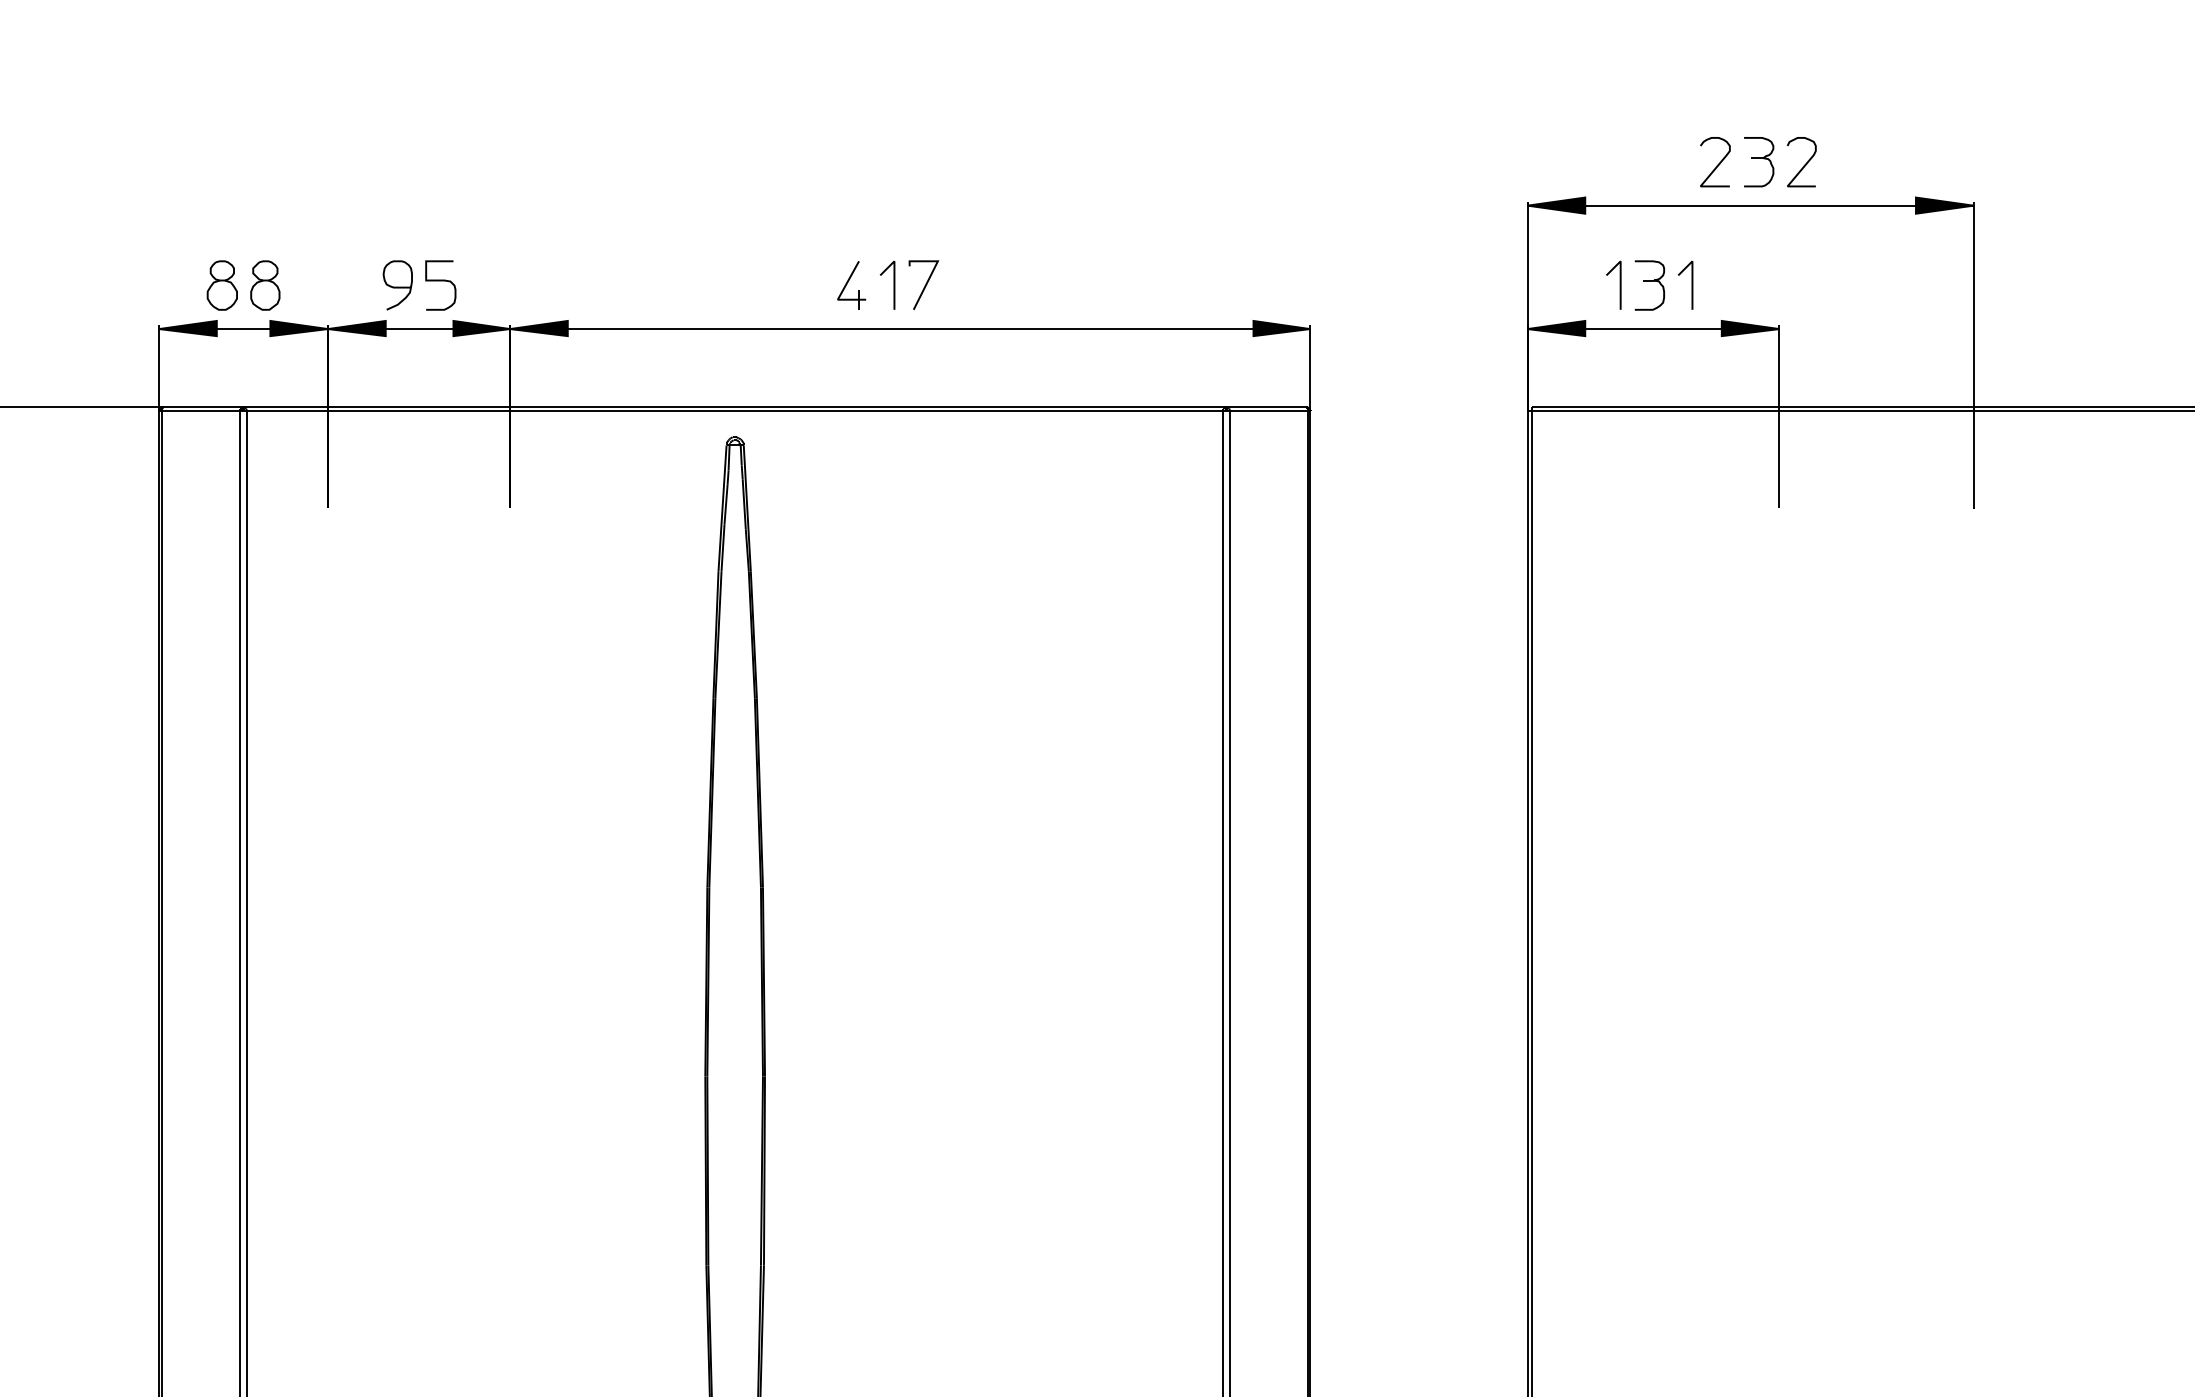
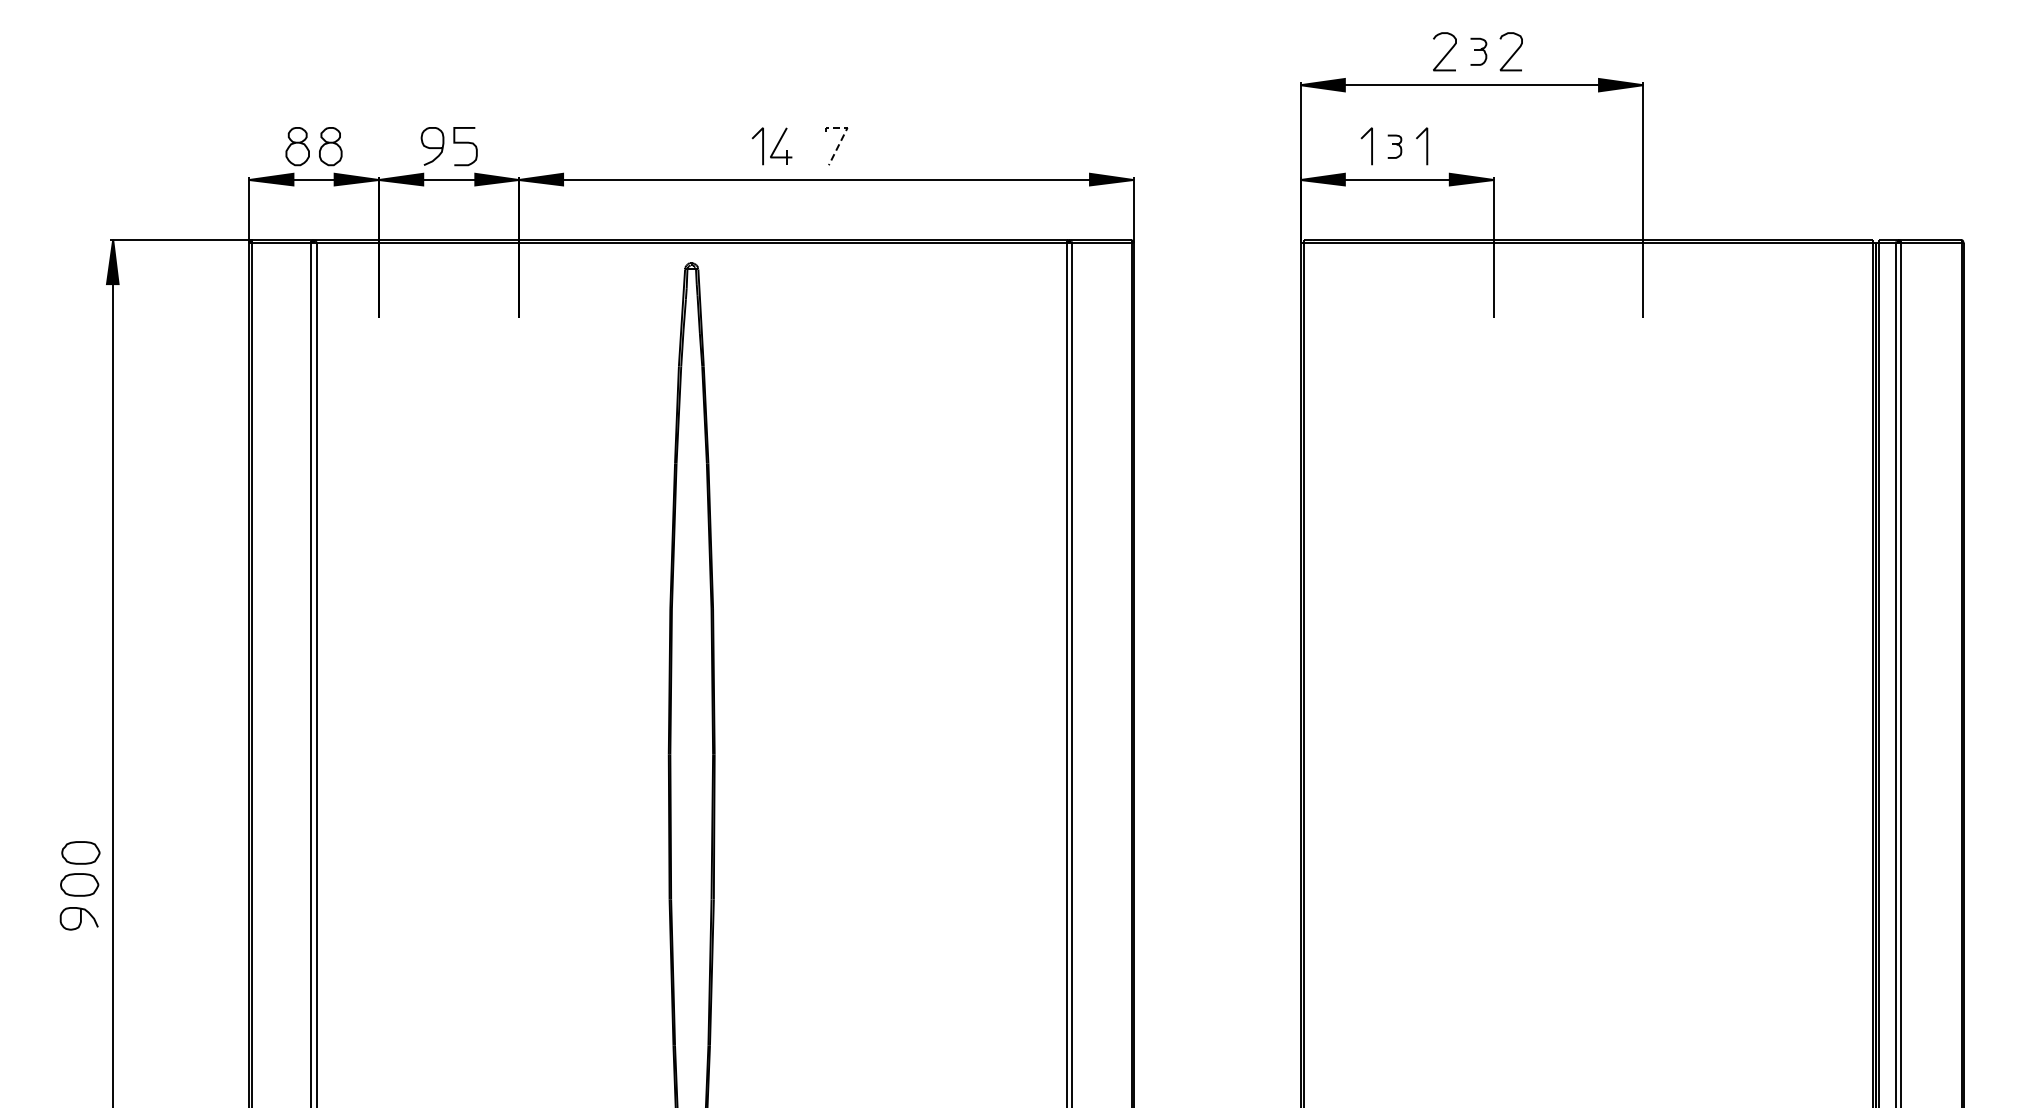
part: (1759, 161) -> (1478, 51), size x0.7
line: (933, 269) -> (844, 134), solid -> dashed
line: (893, 285) -> (762, 146), moved
part: (1649, 285) -> (1394, 146), size x0.6

